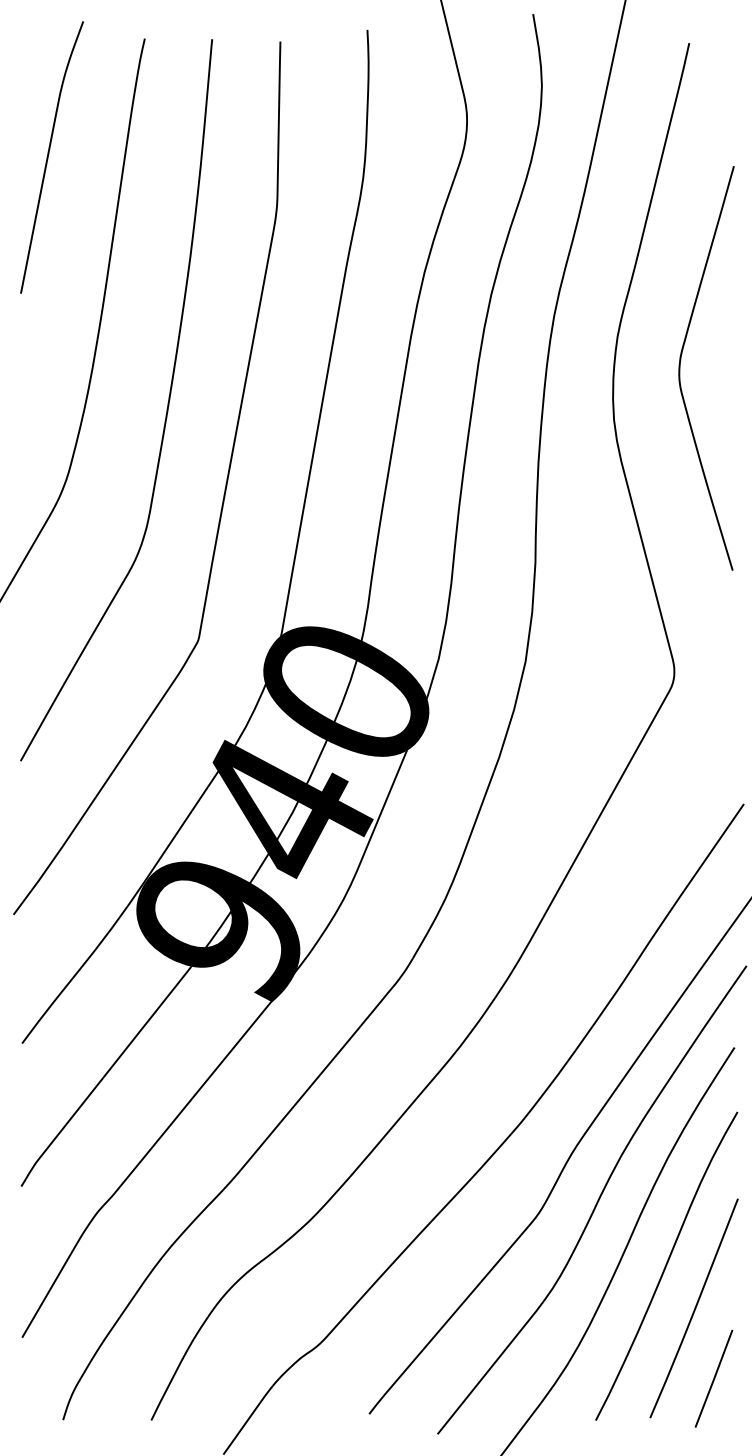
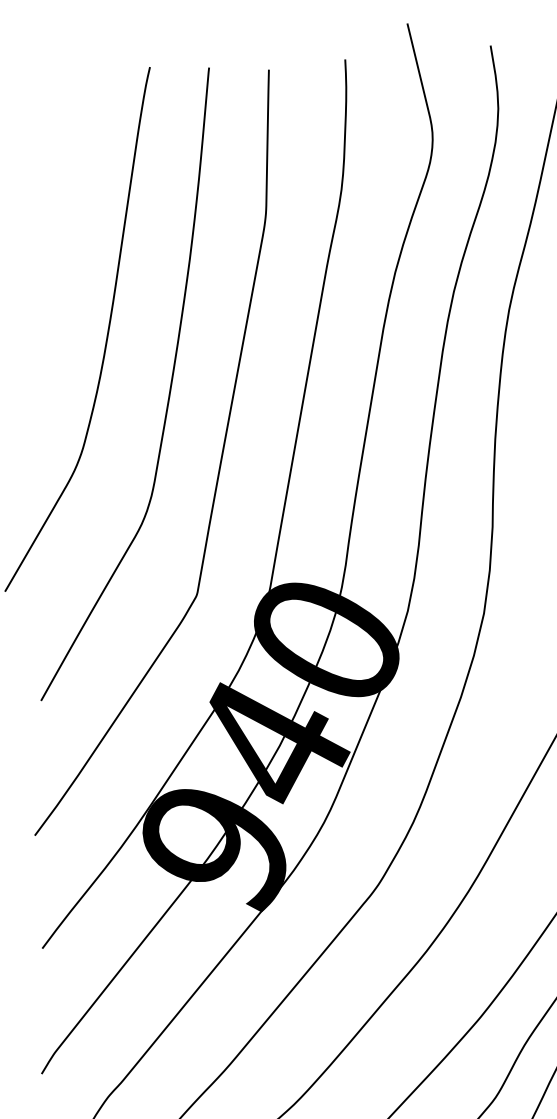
curve: (48, 157) -> (65, 171), removed

